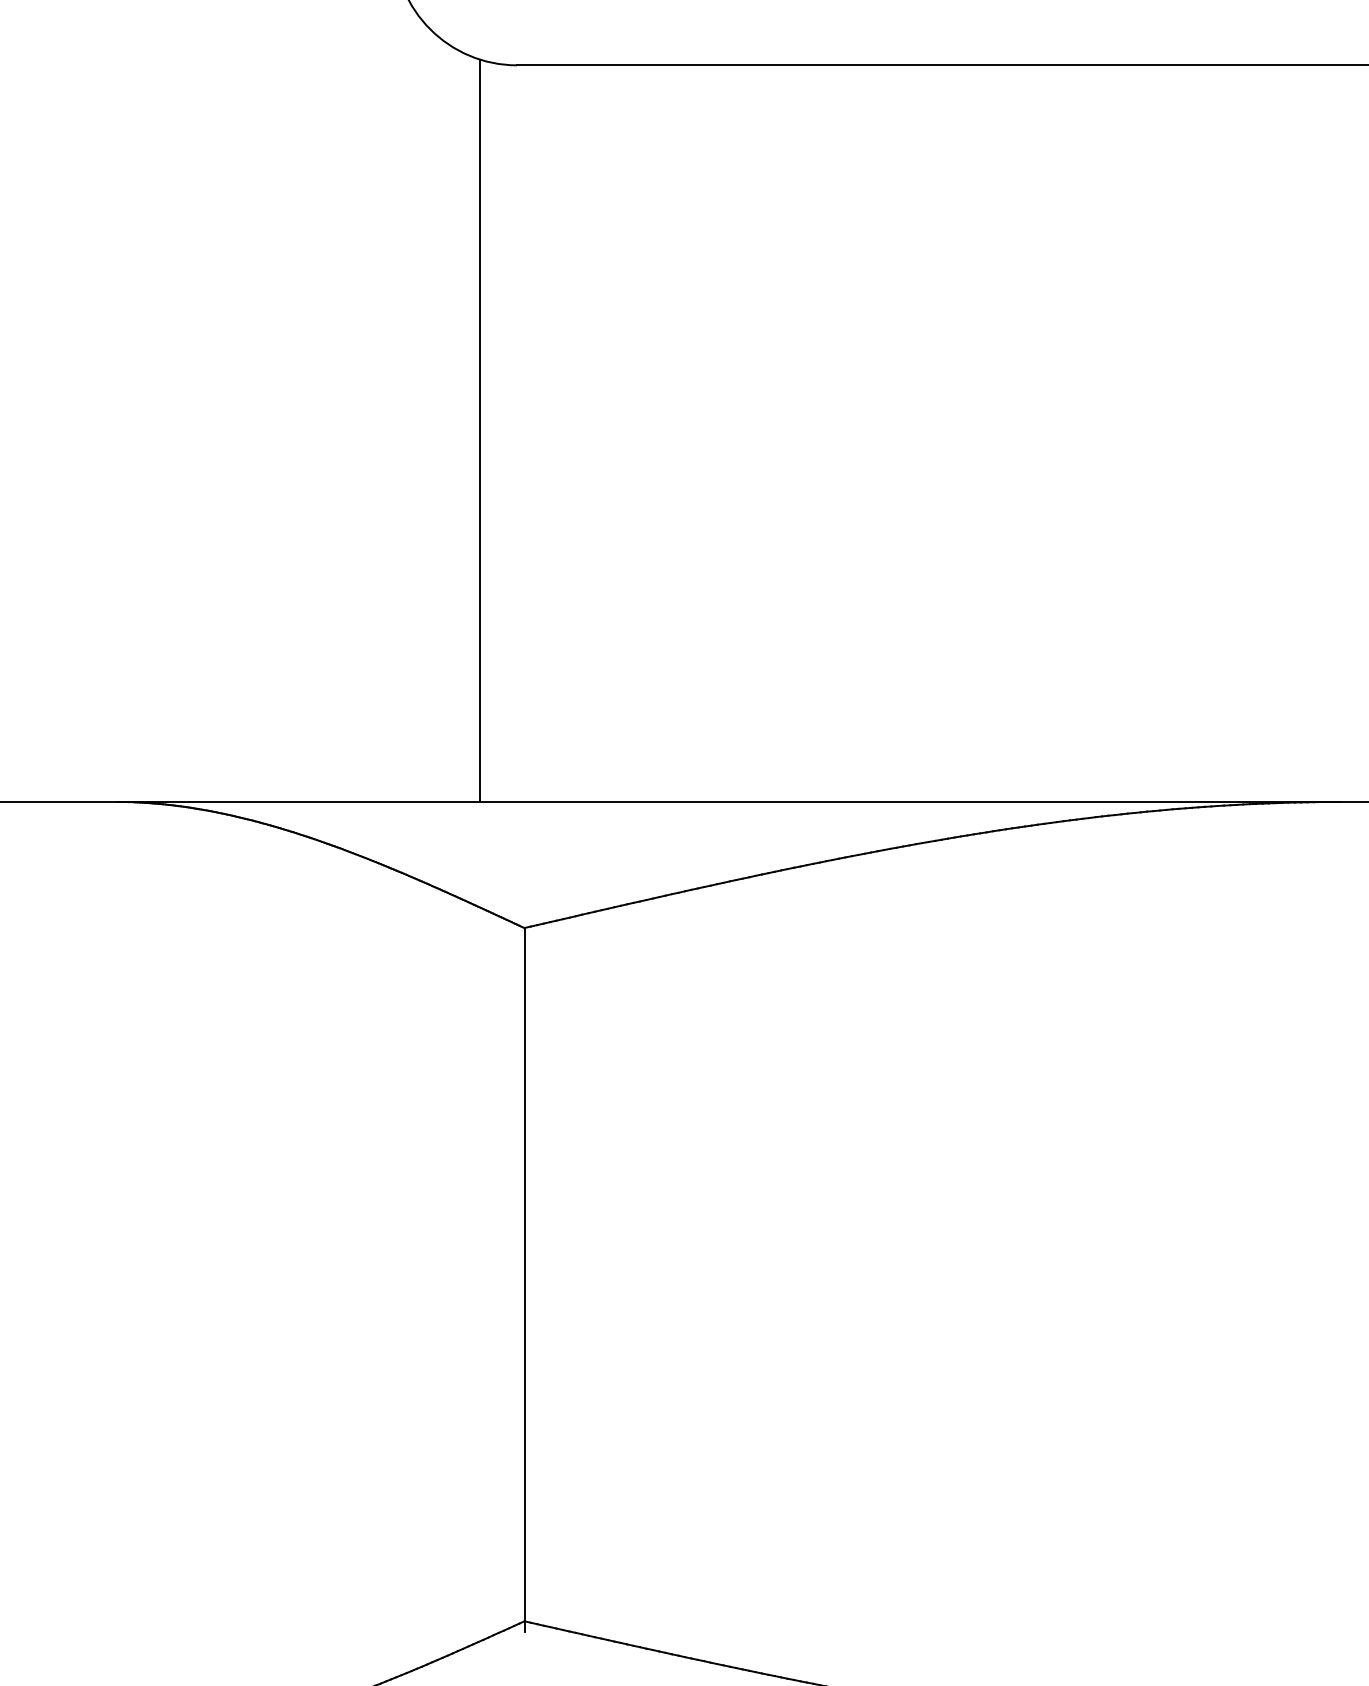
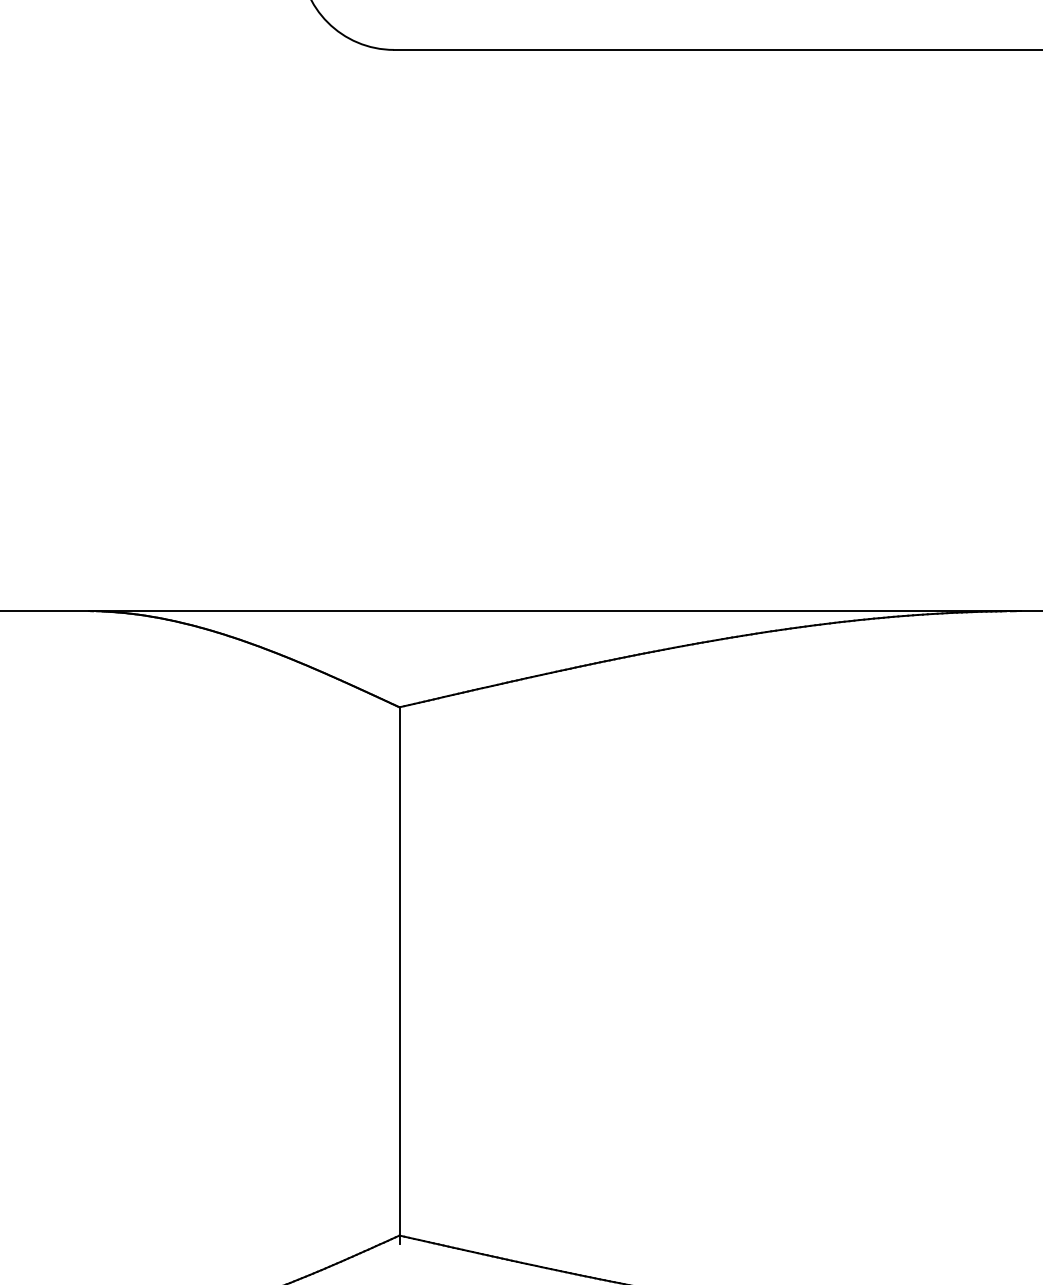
line: (480, 430) -> (366, 328), removed

